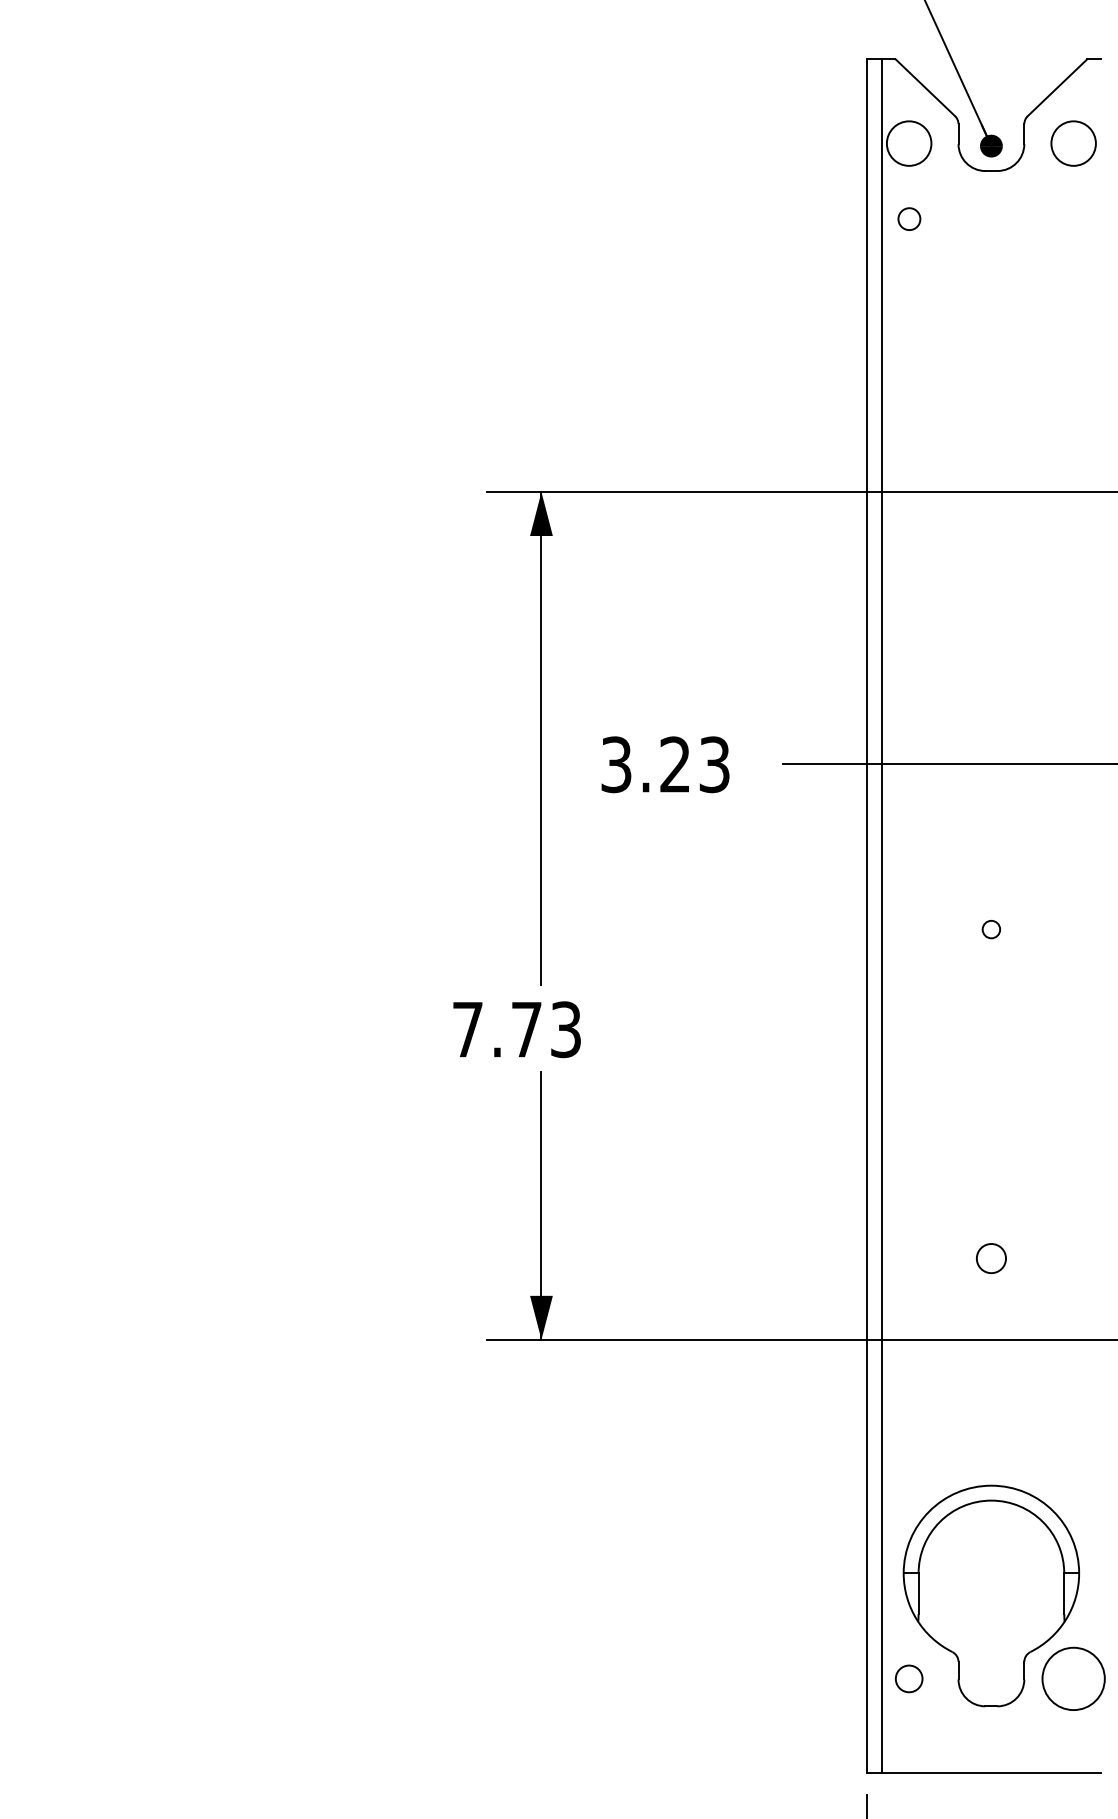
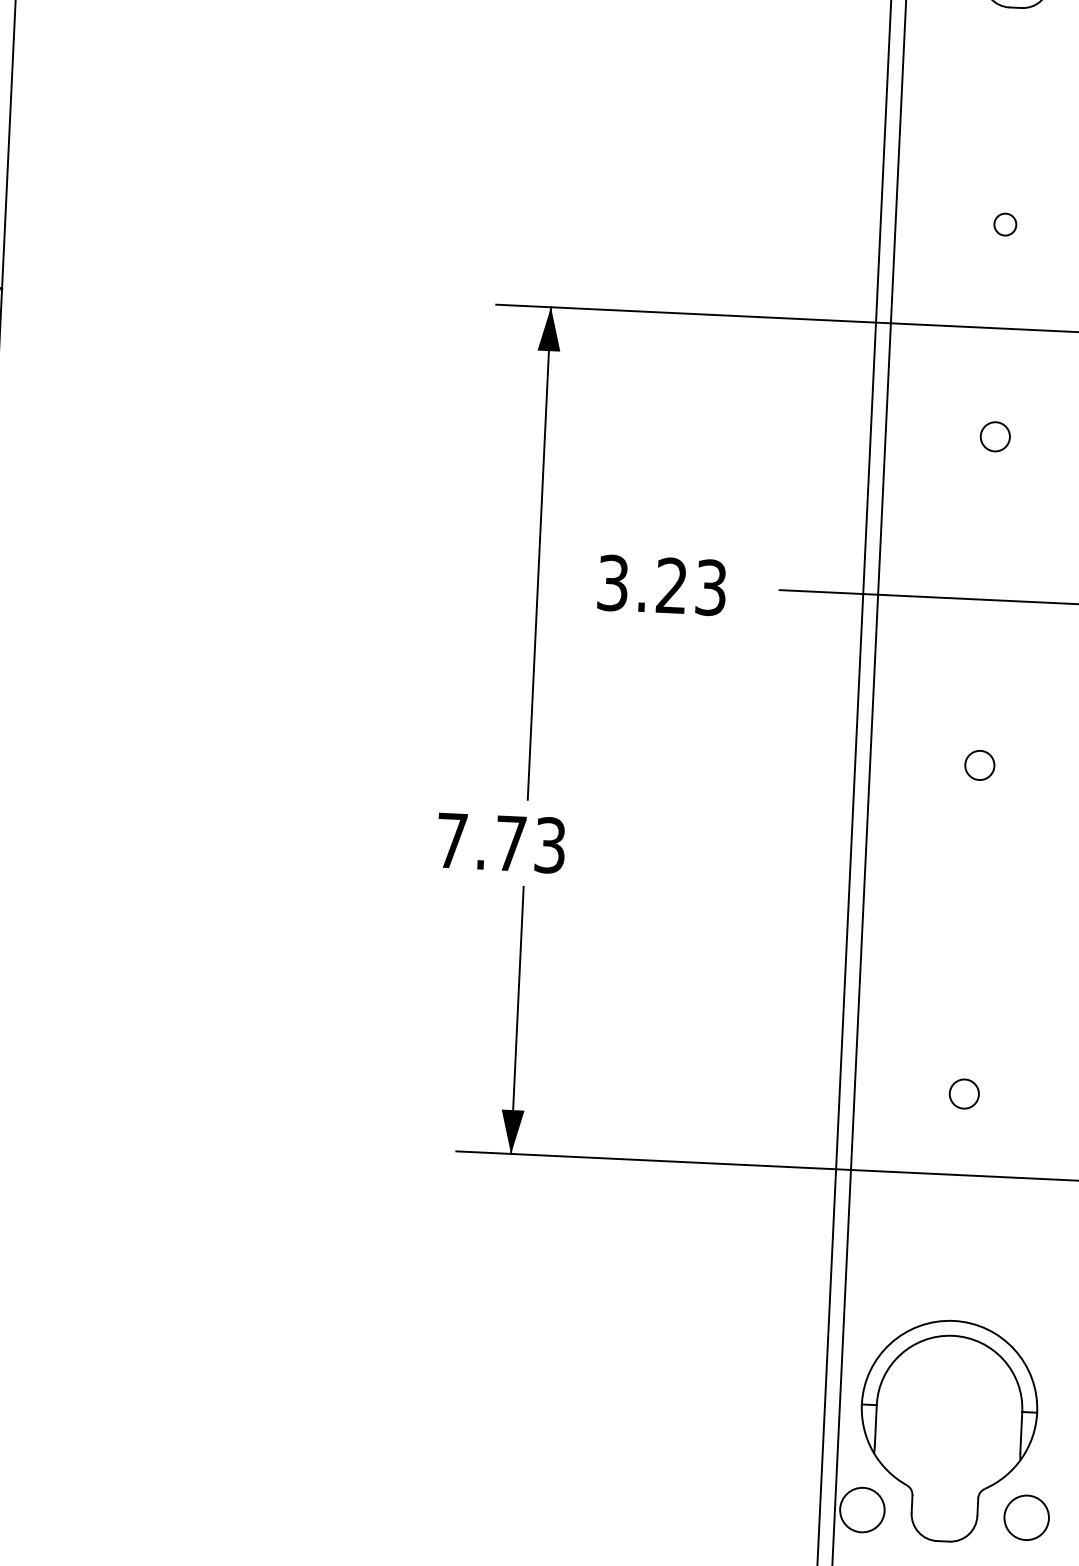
circle: (909, 218) -> (1005, 223), moved
circle: (991, 600) -> (995, 436), added
circle: (991, 929) -> (979, 765), size x1.67
circle: (908, 1678) -> (861, 1509), size x1.67
circle: (1073, 1678) -> (1026, 1517), size x0.71

